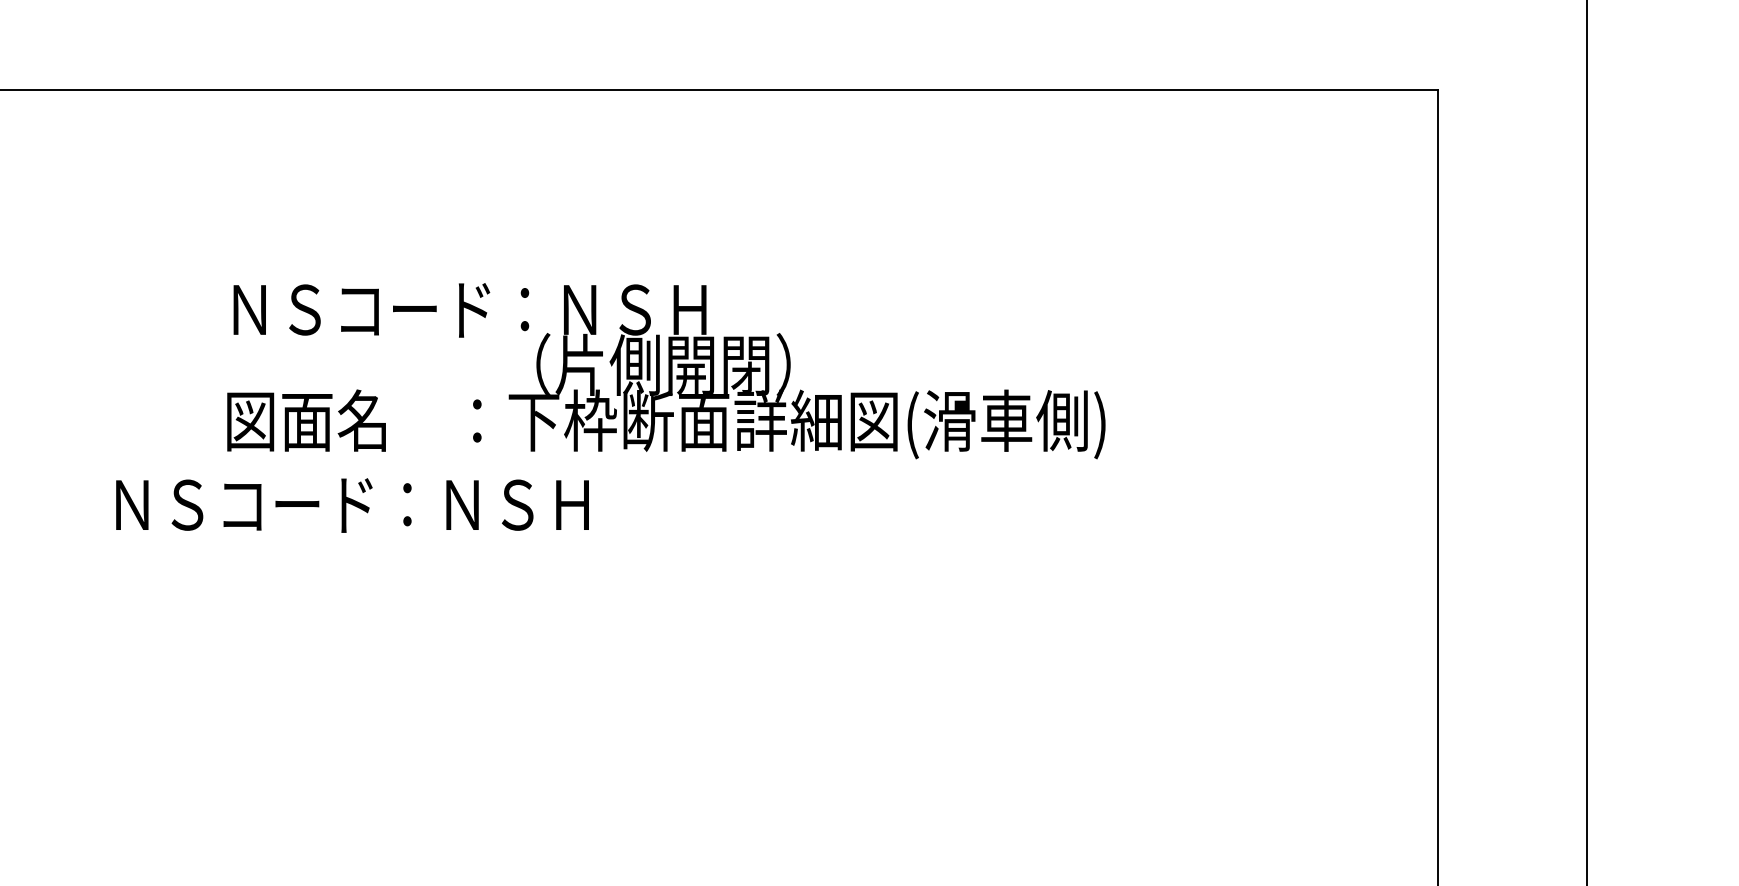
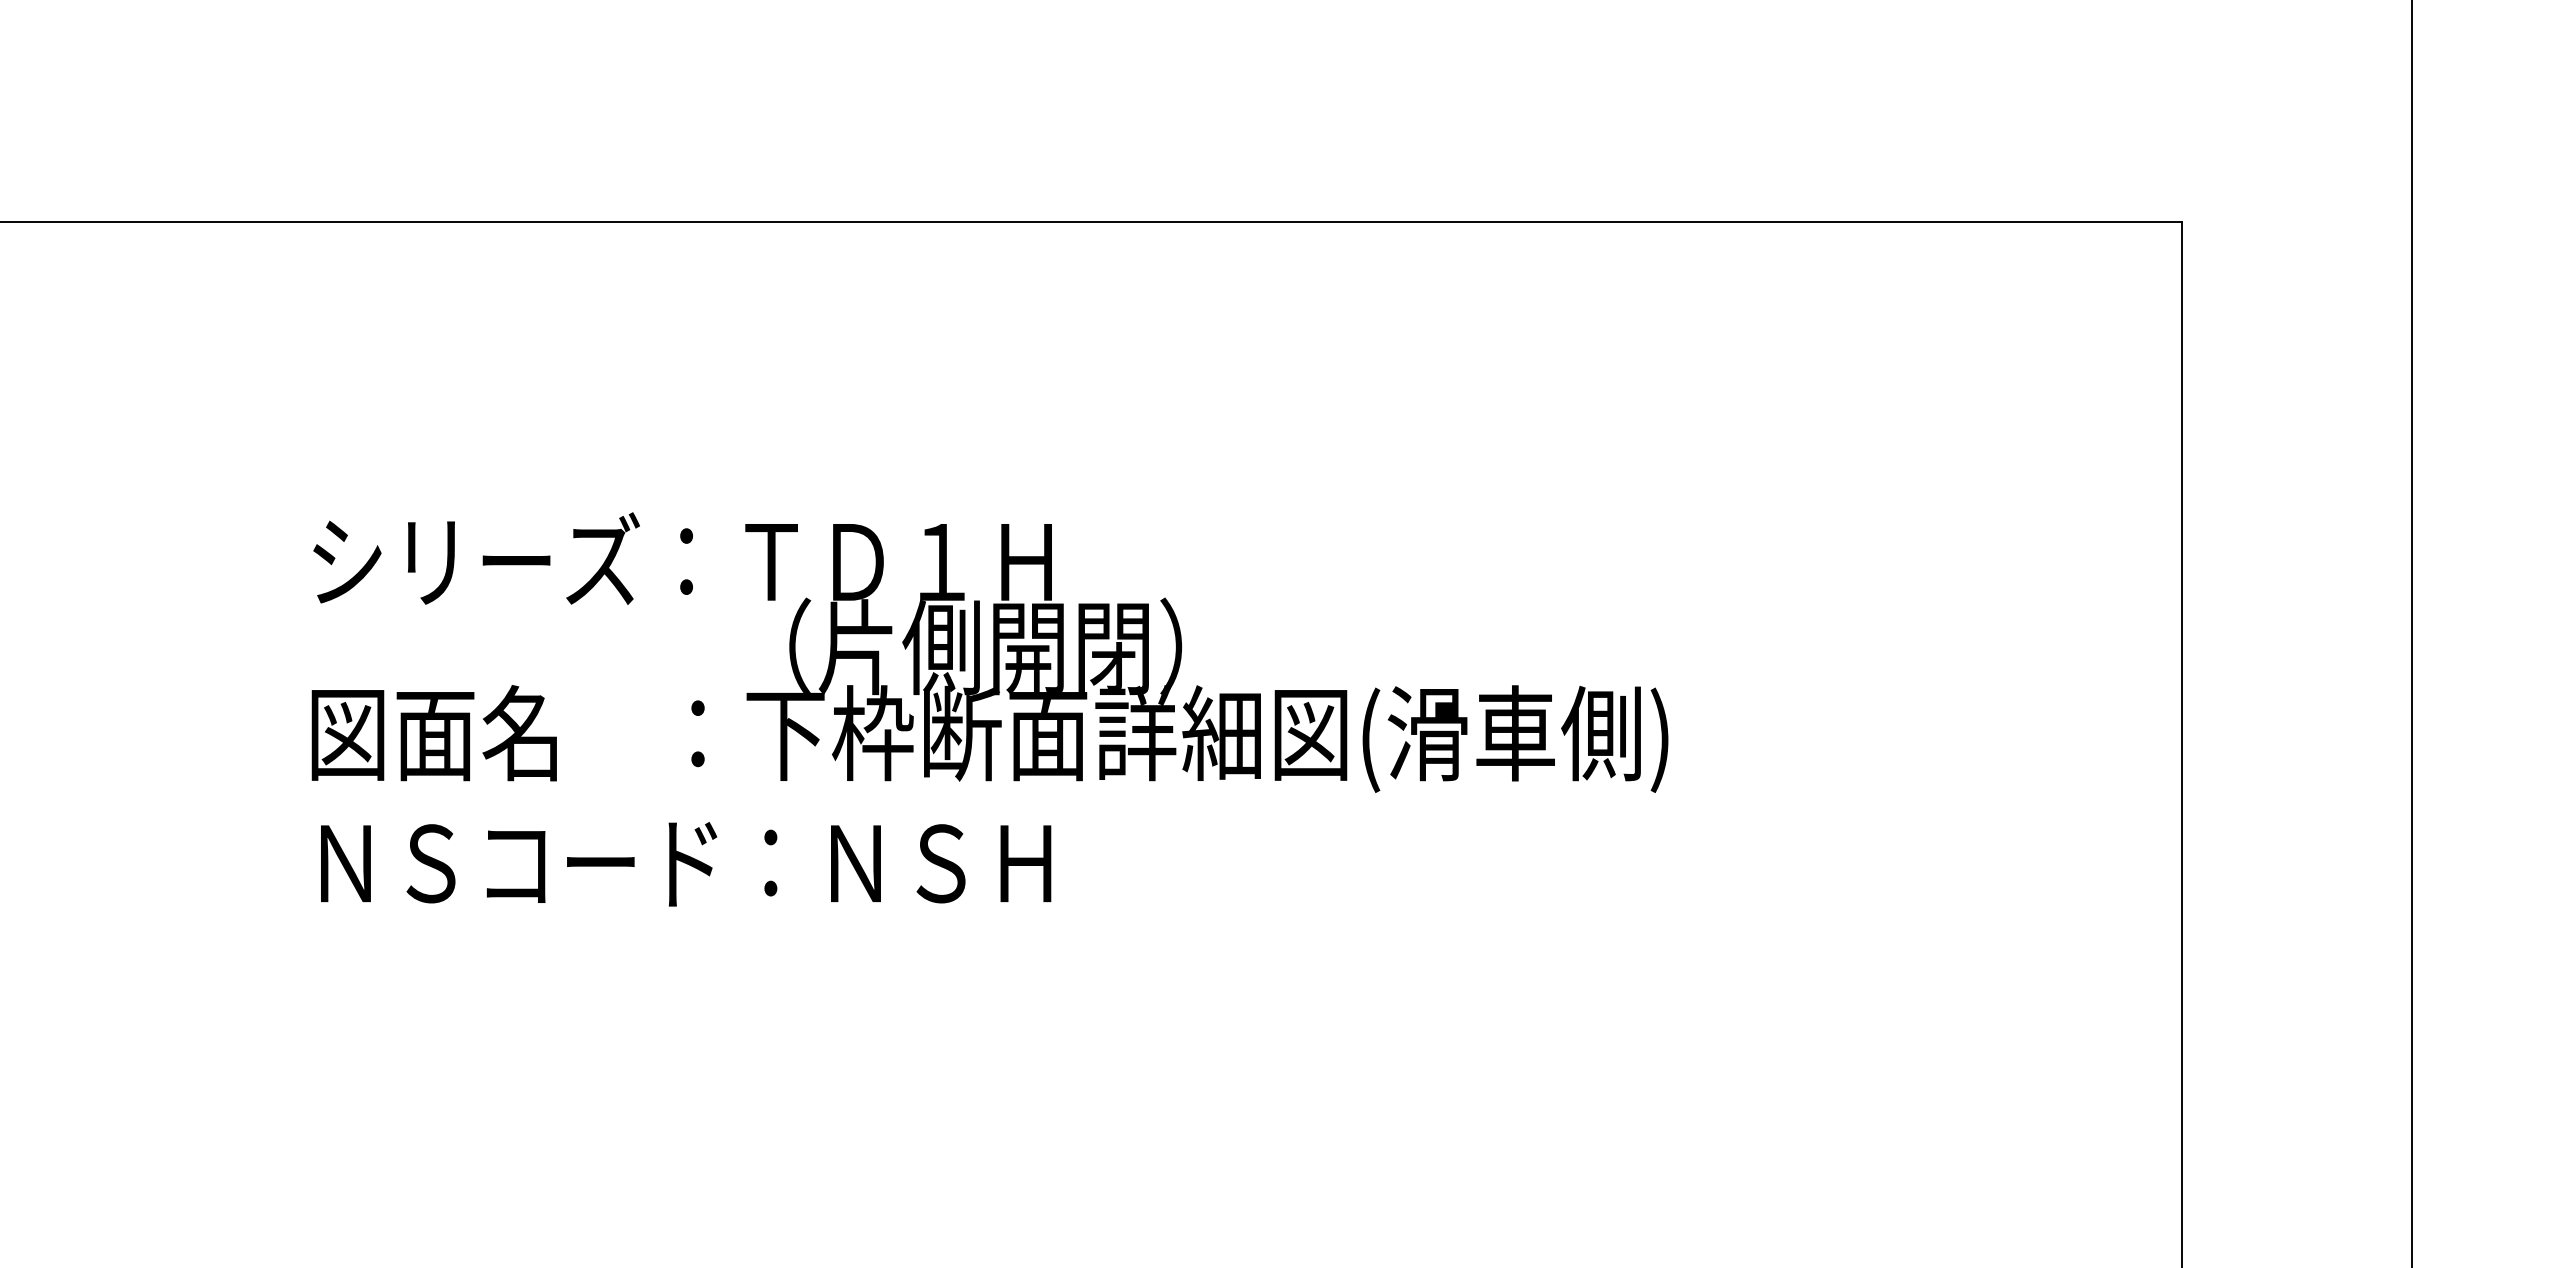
text: (439, 307) -> (639, 558), ＮＳコード：ＮＳＨ -> シリーズ：ＴＤ１Ｈ
text: (352, 505) -> (685, 864), moved

